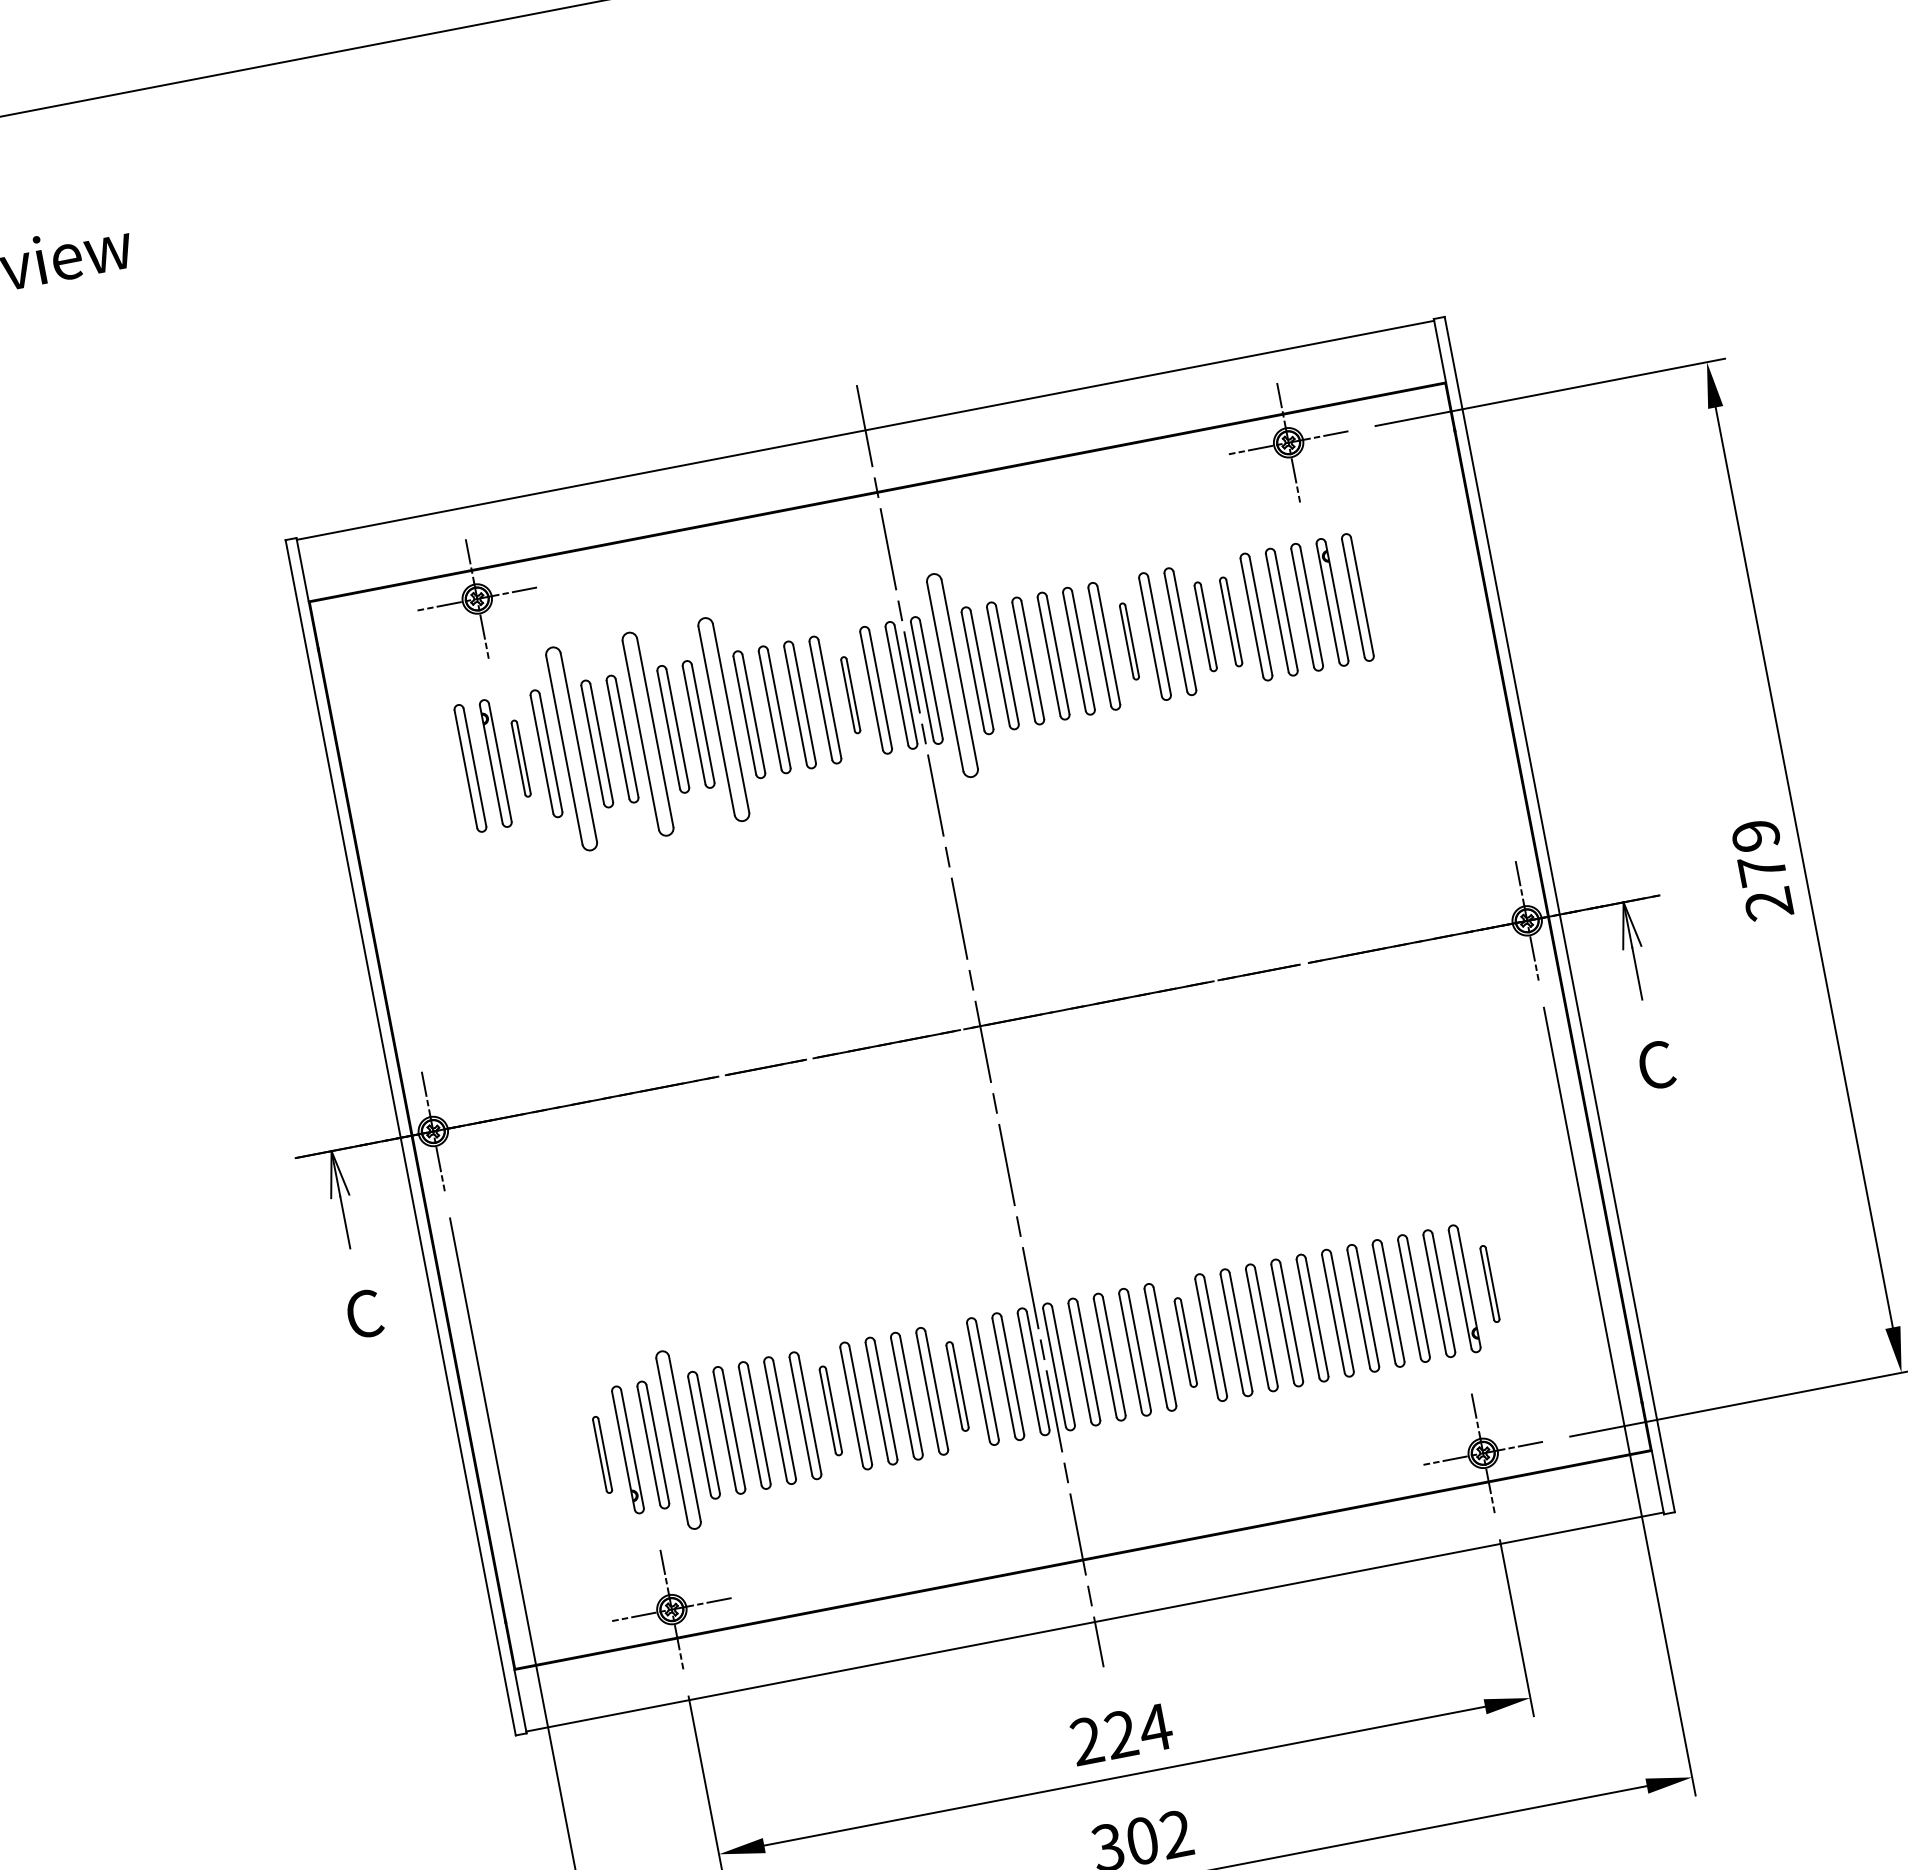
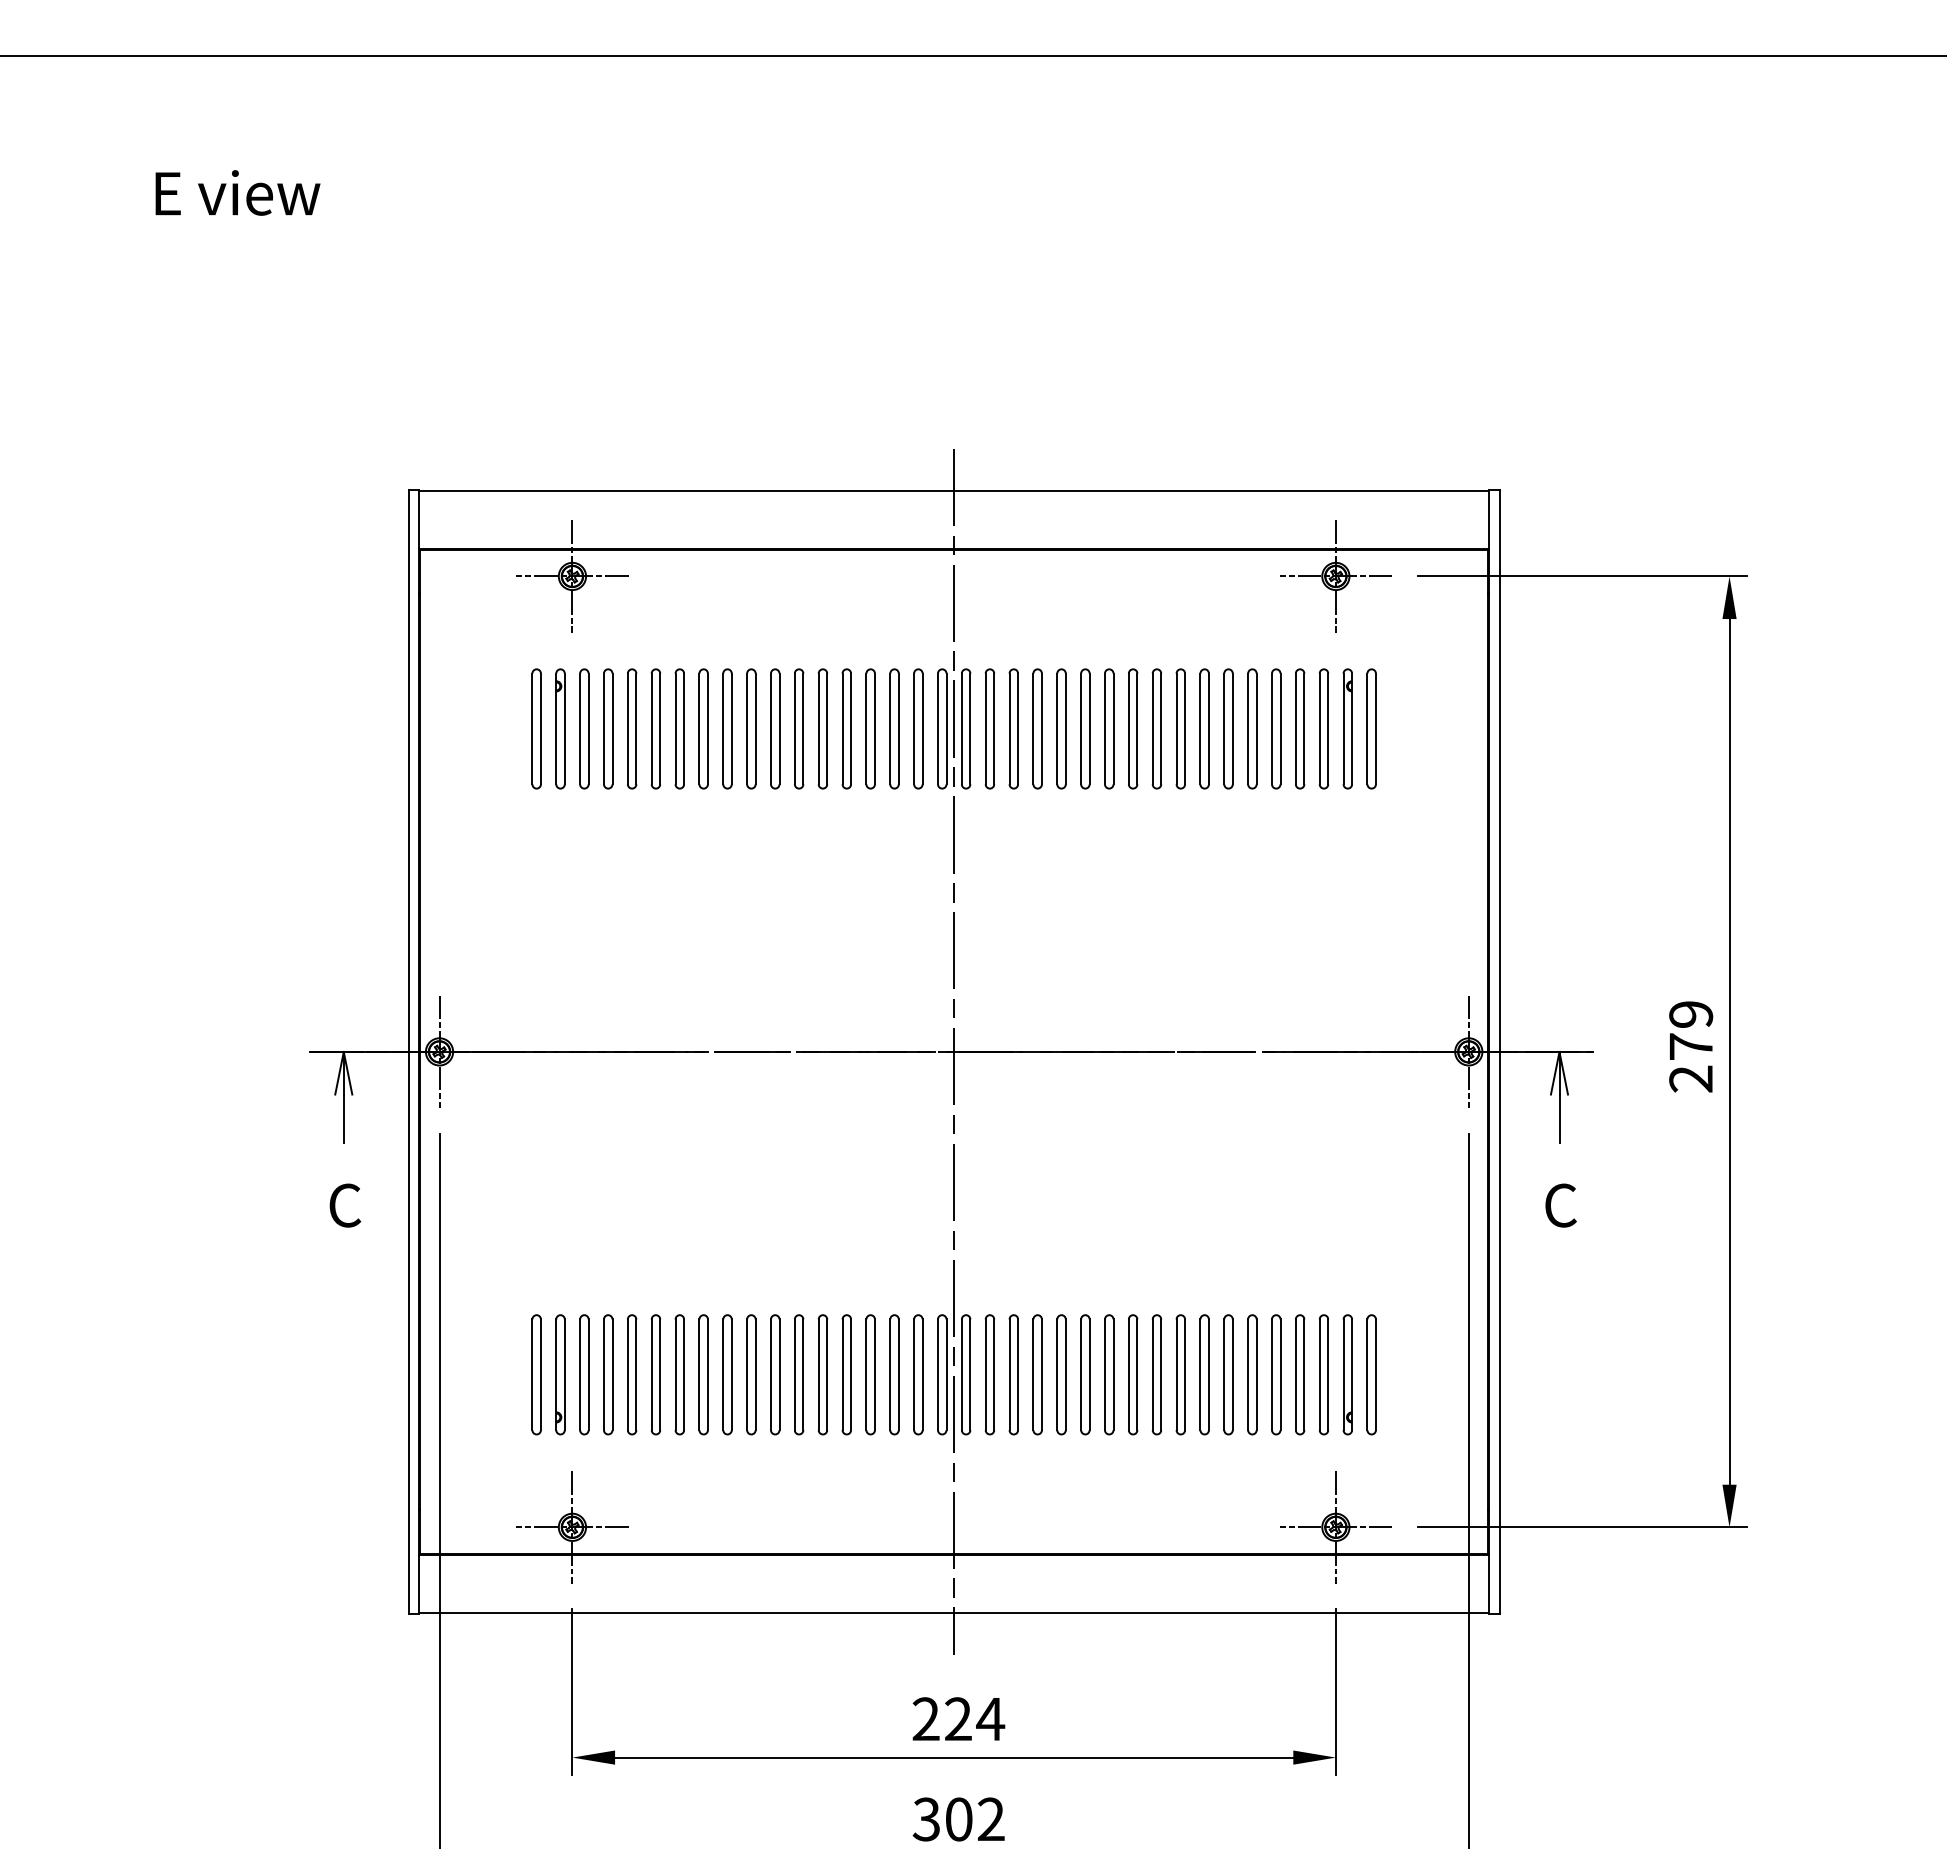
part: (1231, 621) -> (1252, 728), size x1.43
part: (1205, 626) -> (1228, 728), size x1.43
part: (1129, 641) -> (1156, 728), size x1.67
part: (951, 675) -> (989, 728), size x0.62
part: (850, 694) -> (894, 728), size x1.67
part: (724, 719) -> (775, 728), size x0.62
part: (647, 733) -> (703, 728), size x0.62
part: (572, 748) -> (632, 728), size x0.62
part: (521, 758) -> (584, 728), size x1.67
part: (1489, 1283) -> (1371, 1374), size x1.67
part: (1185, 1342) -> (1085, 1374), size x1.43
part: (957, 1386) -> (870, 1374), size x1.43
part: (830, 1410) -> (751, 1374), size x1.43
part: (678, 1439) -> (608, 1374), size x0.71
part: (602, 1454) -> (536, 1374), size x1.67

